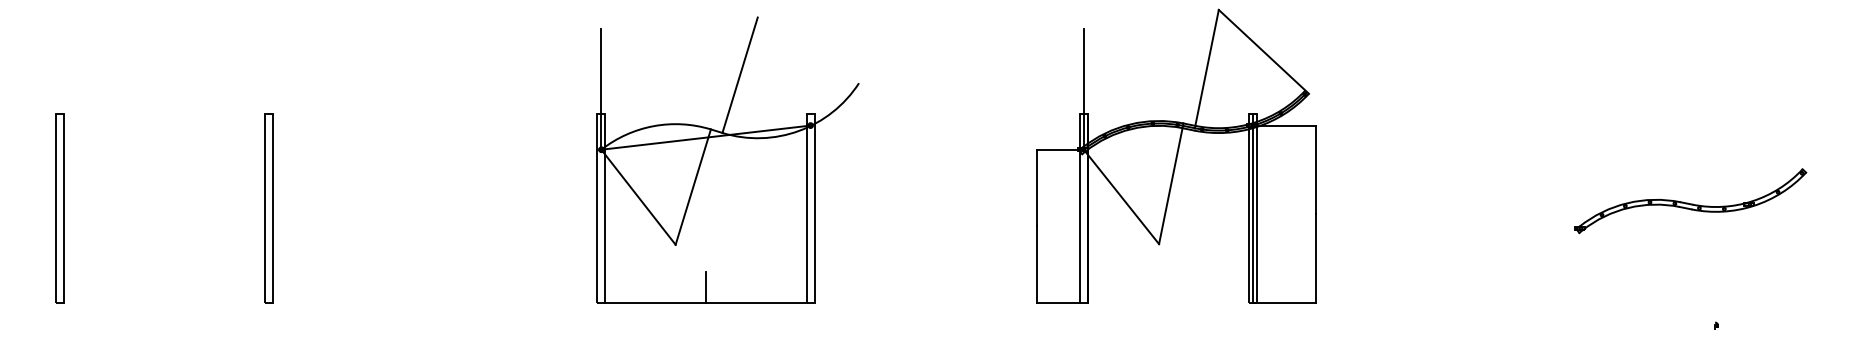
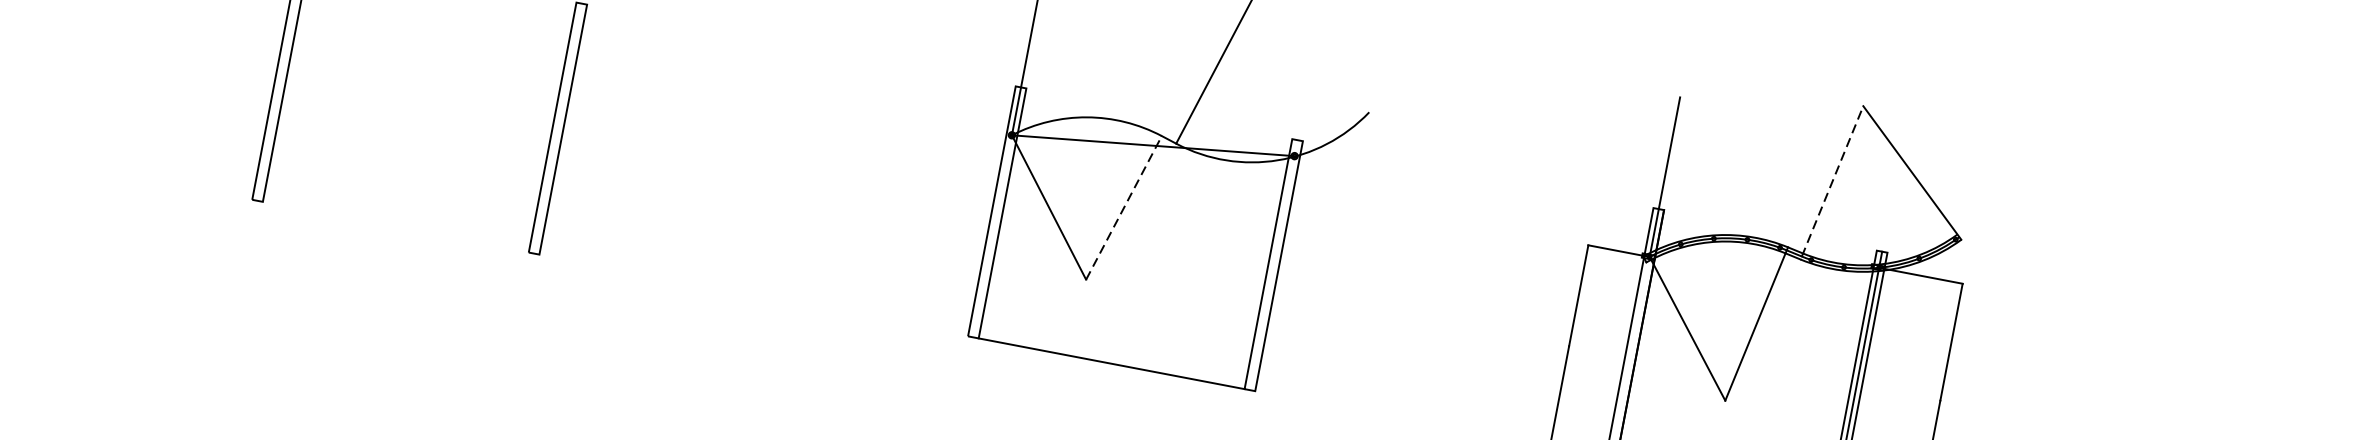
line: (1206, 68) -> (1832, 180), solid -> dashed
line: (693, 186) -> (1124, 207), solid -> dashed
line: (706, 287) -> (1116, 343), removed

